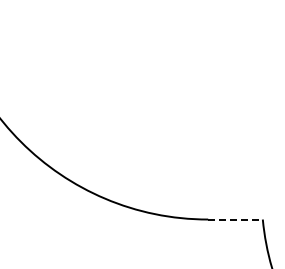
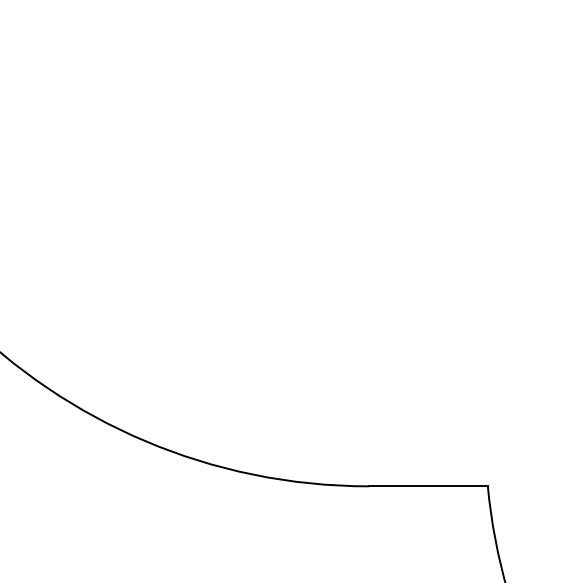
line: (236, 219) -> (430, 486), dashed -> solid

